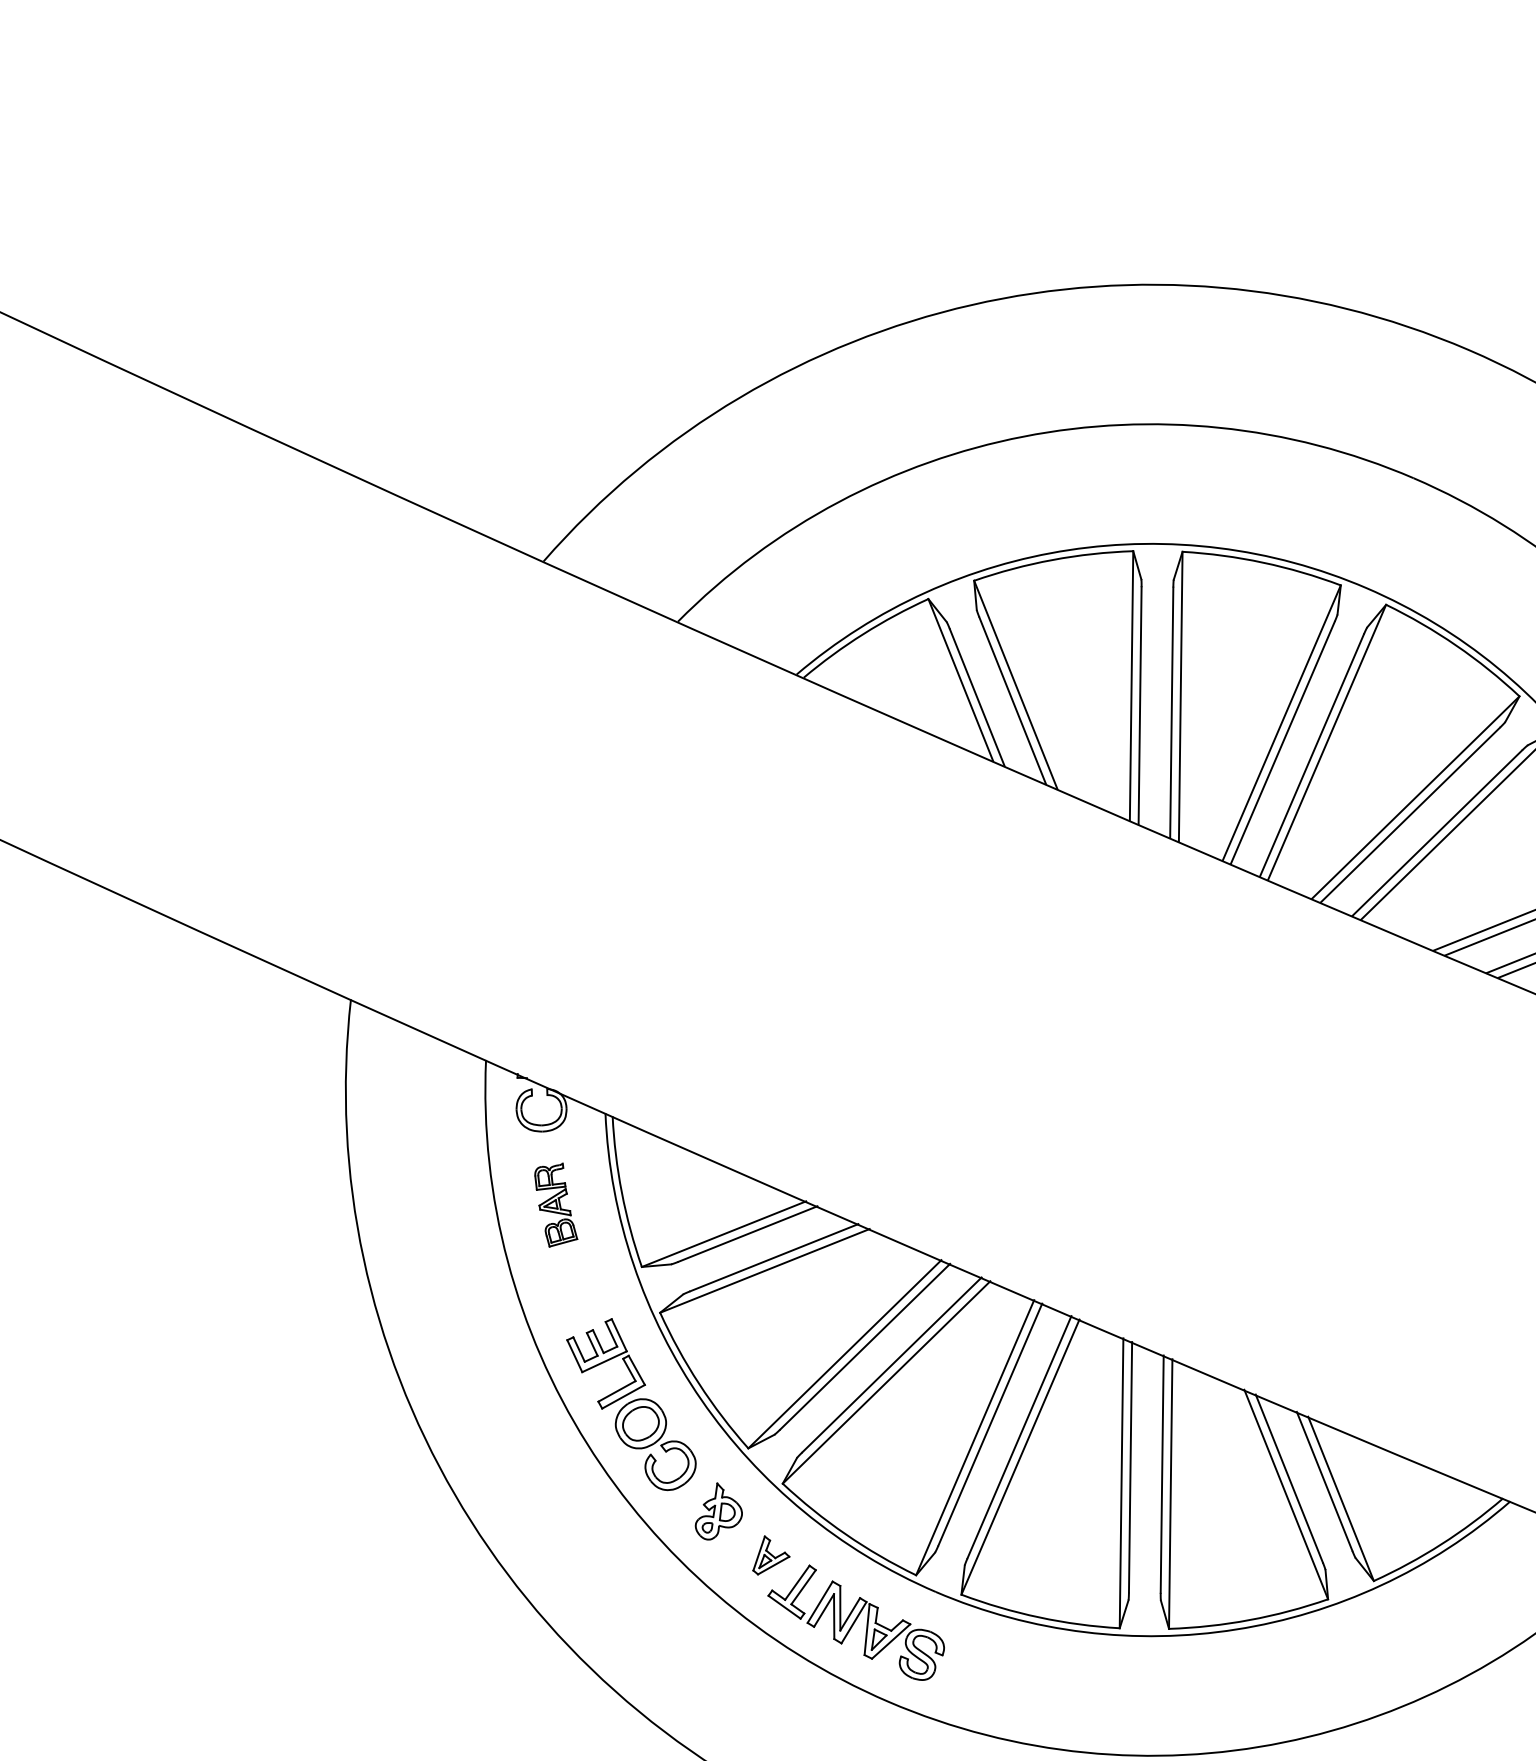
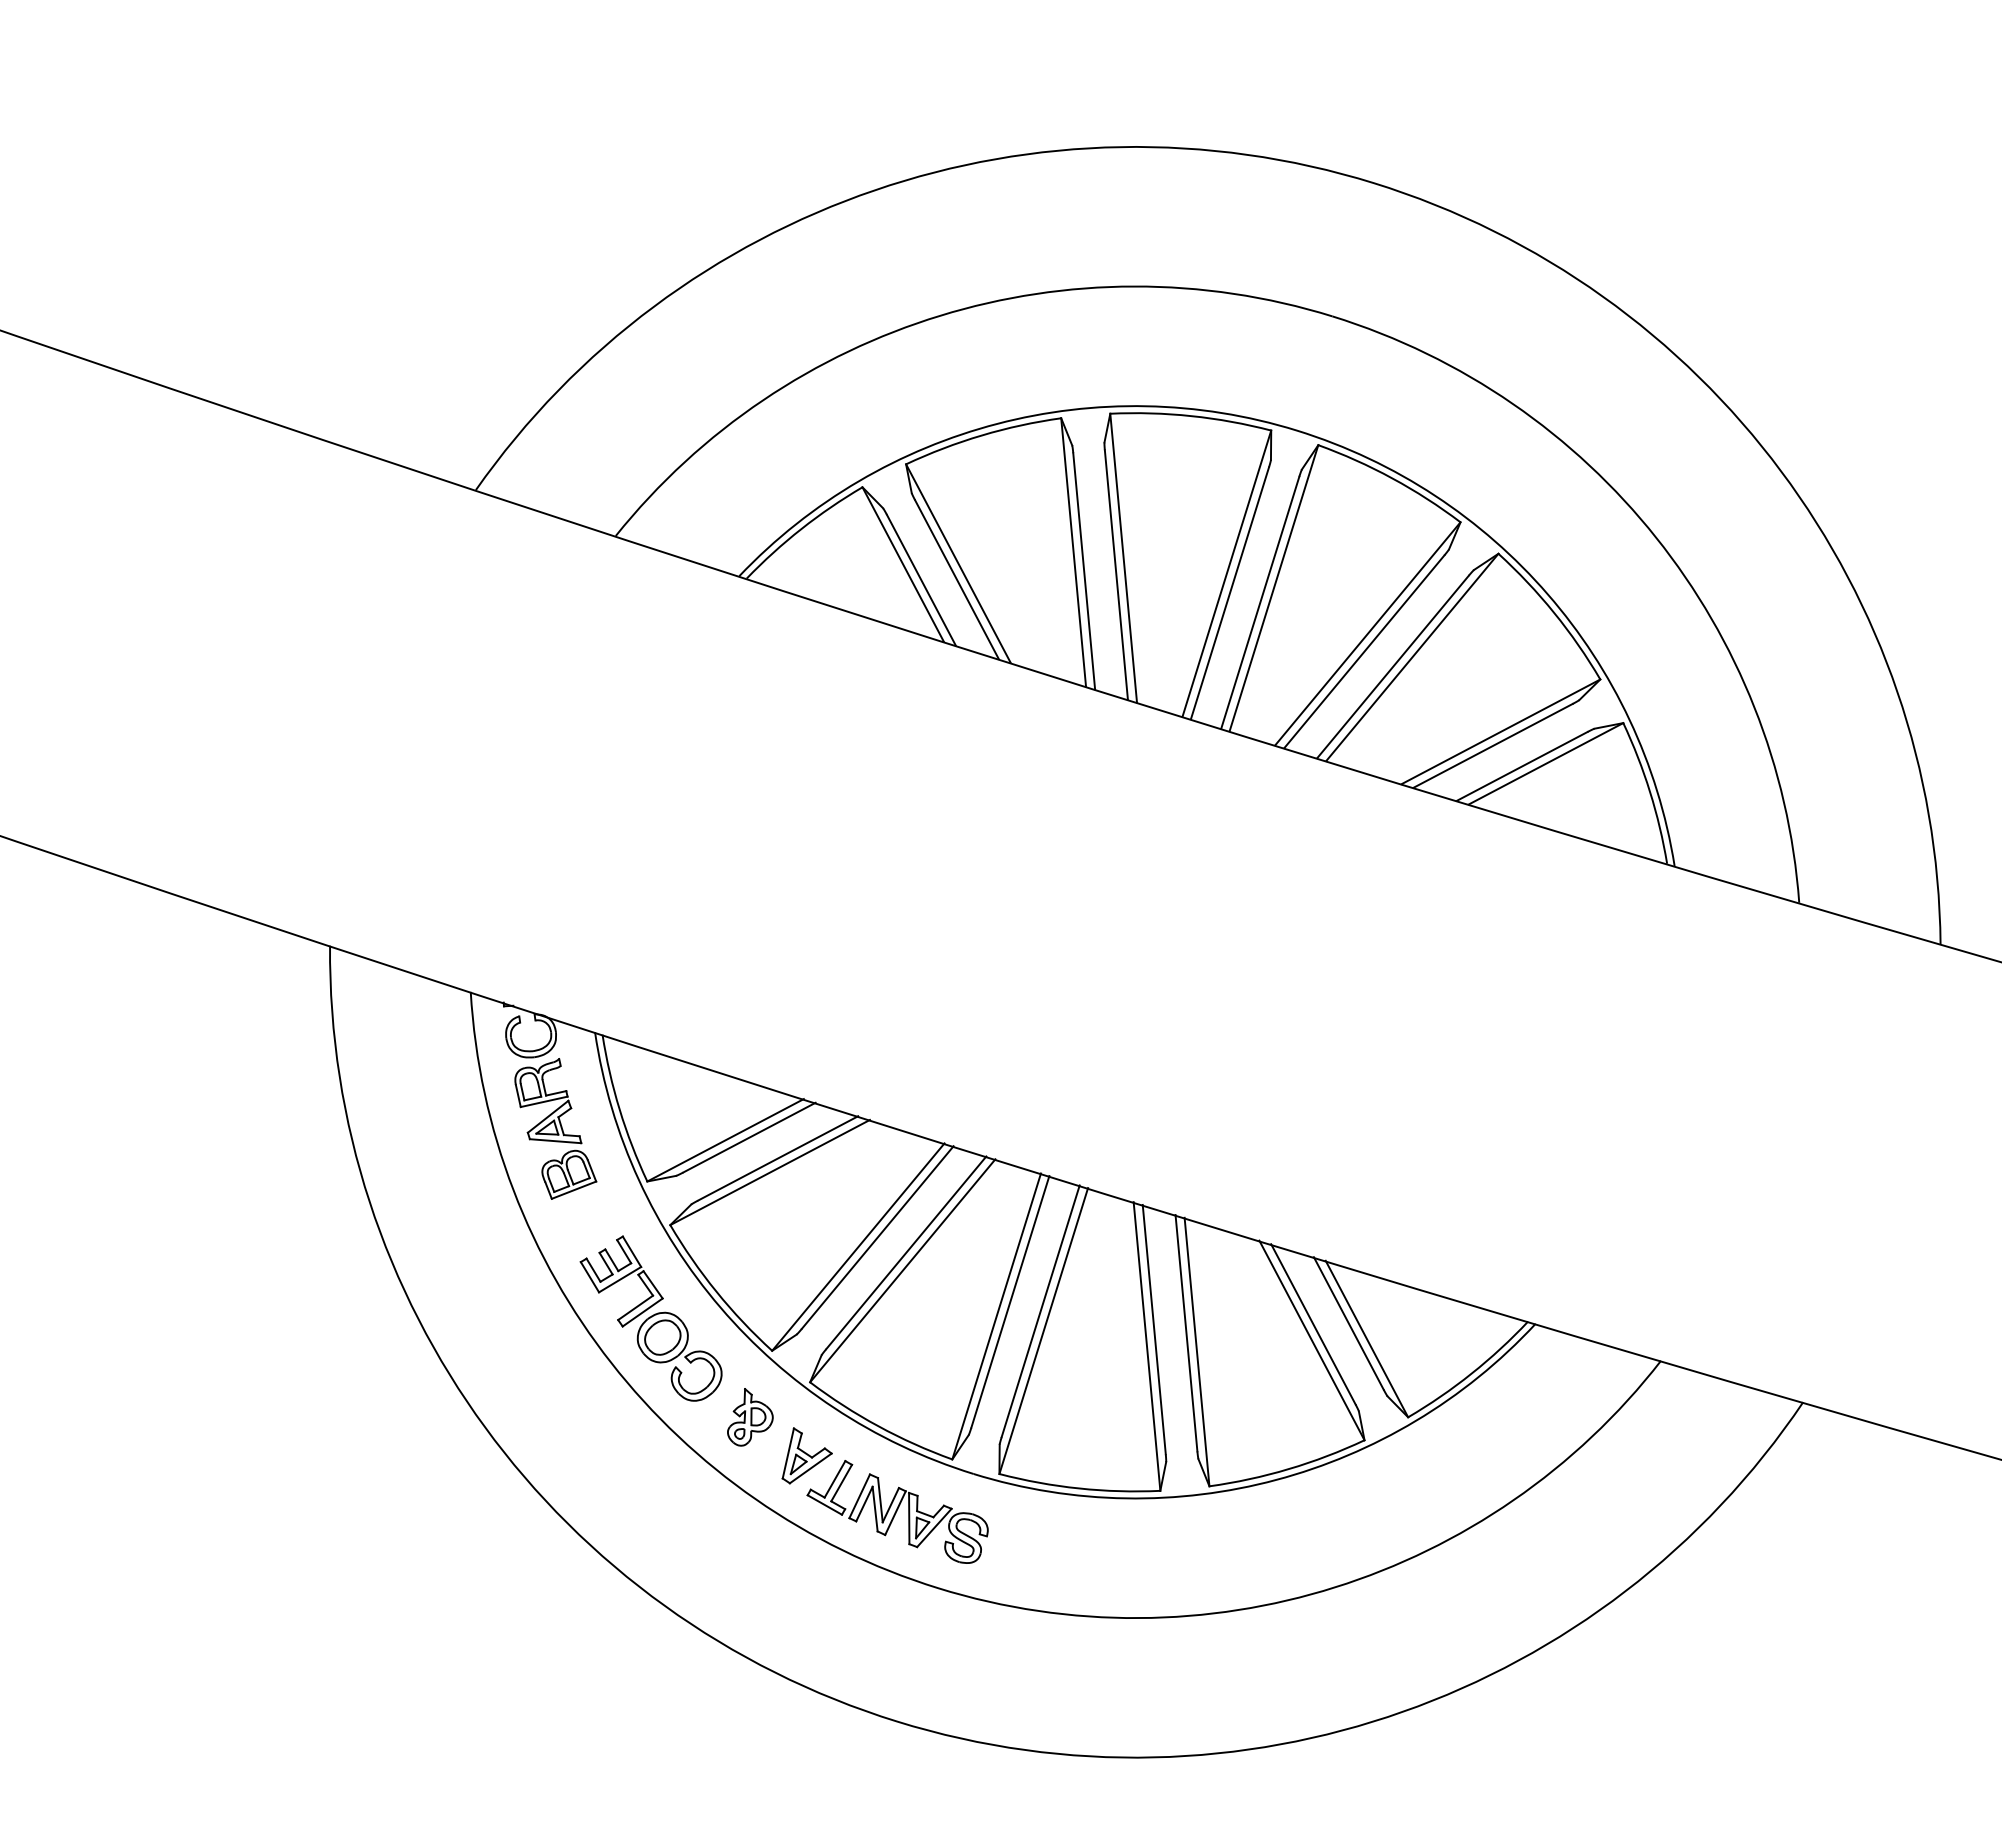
part: (556, 1204) -> (555, 1128), size x1.67
part: (771, 1556) -> (806, 1455), size x1.43

